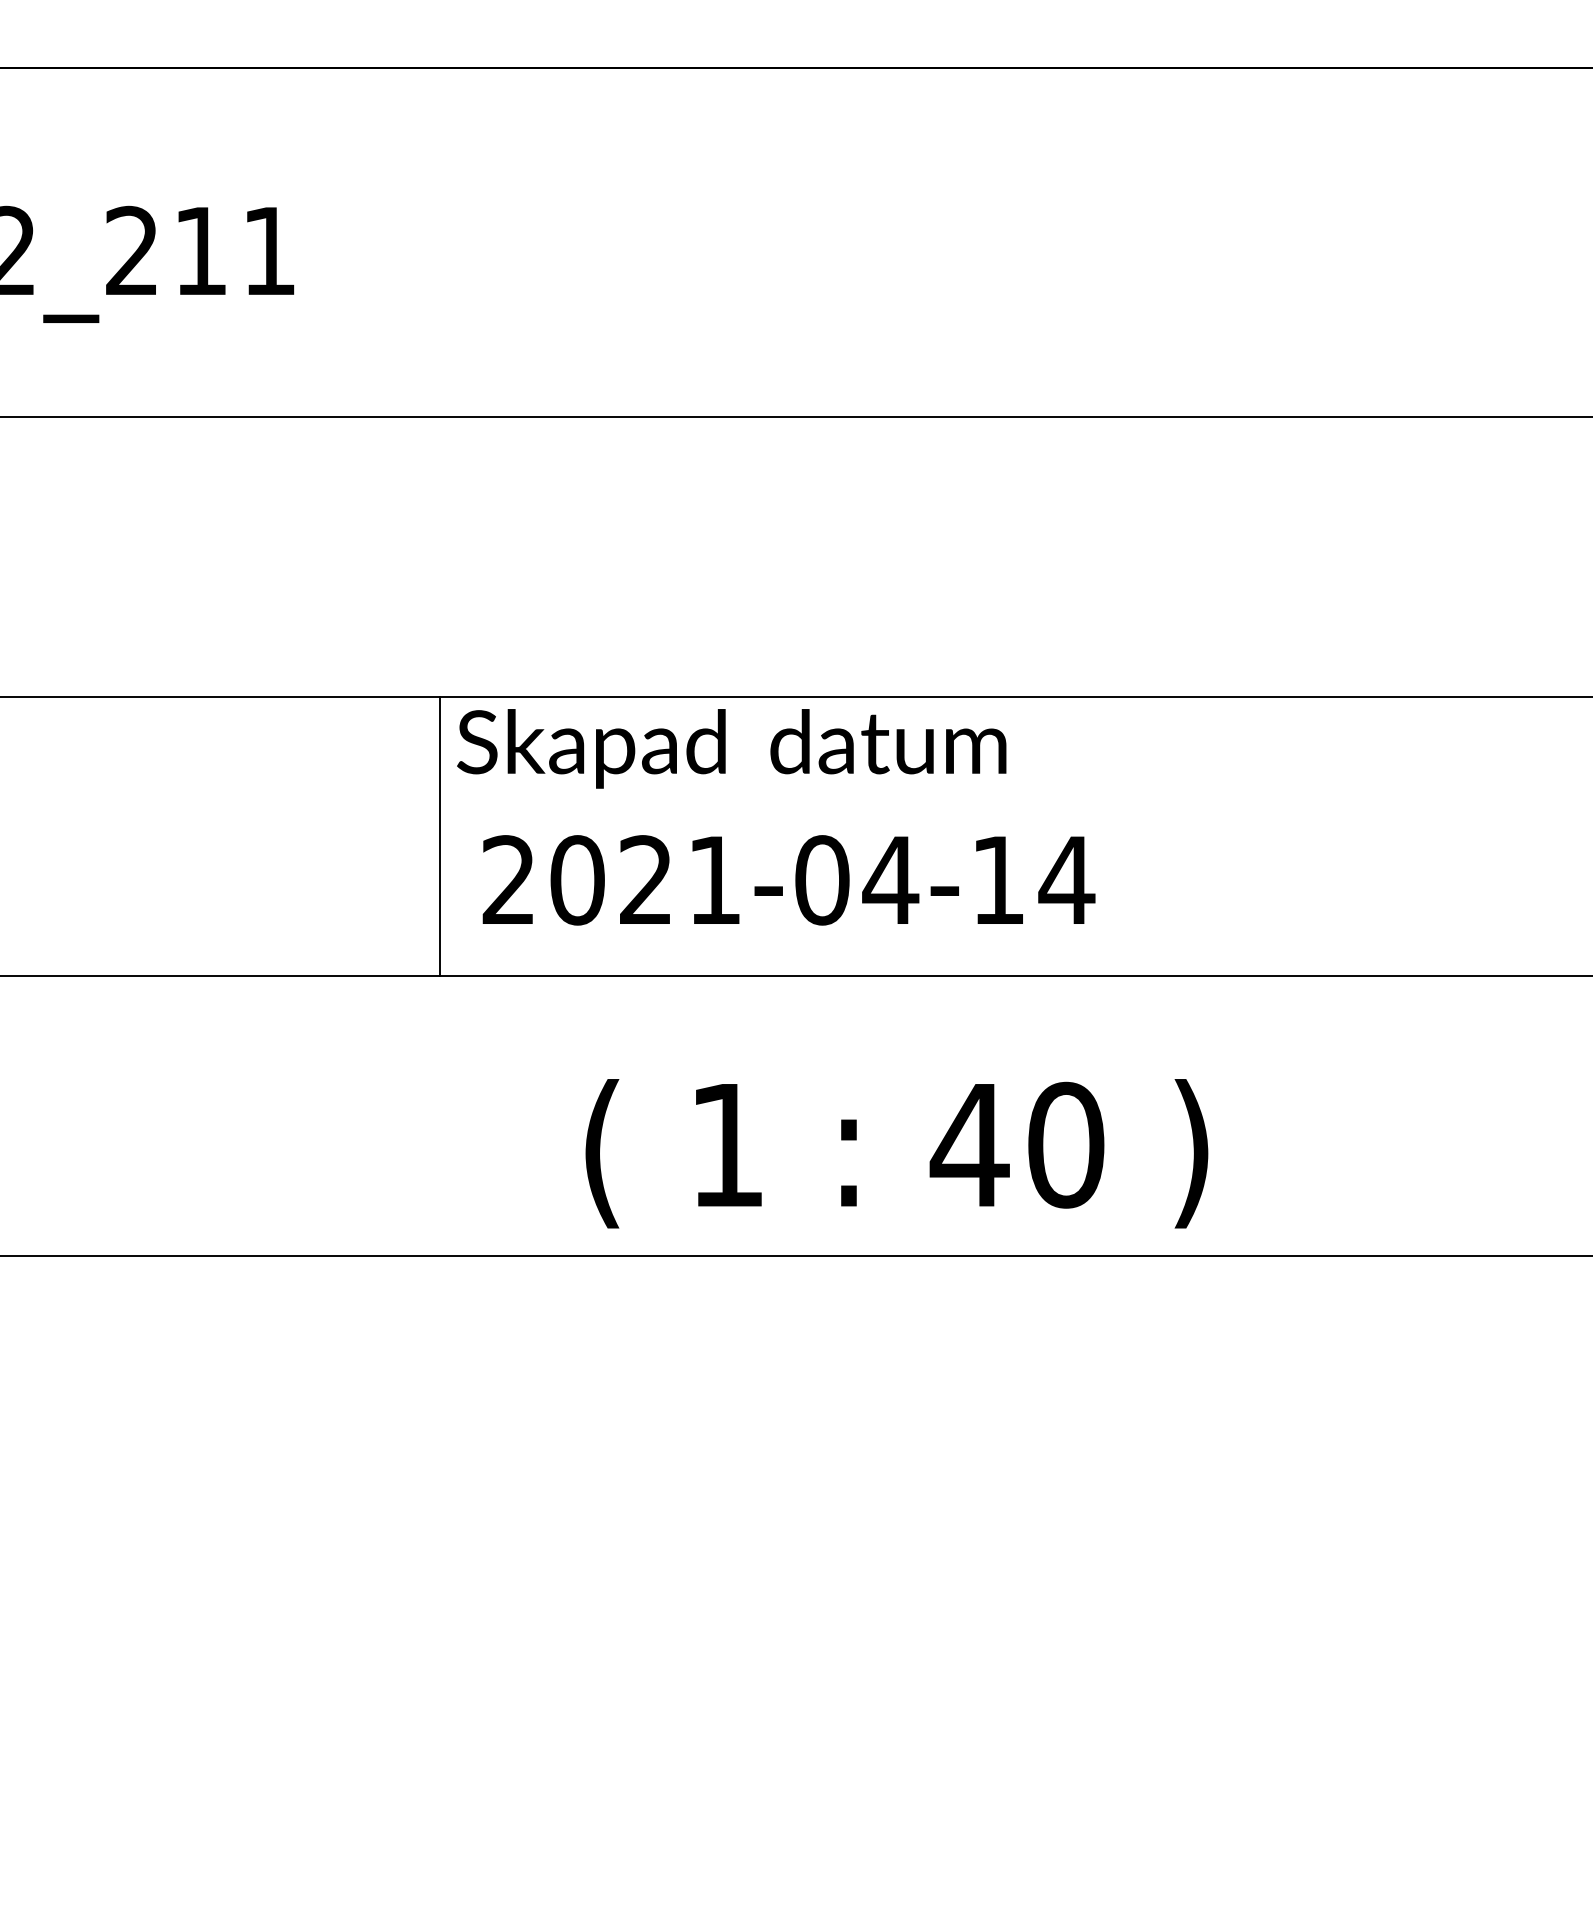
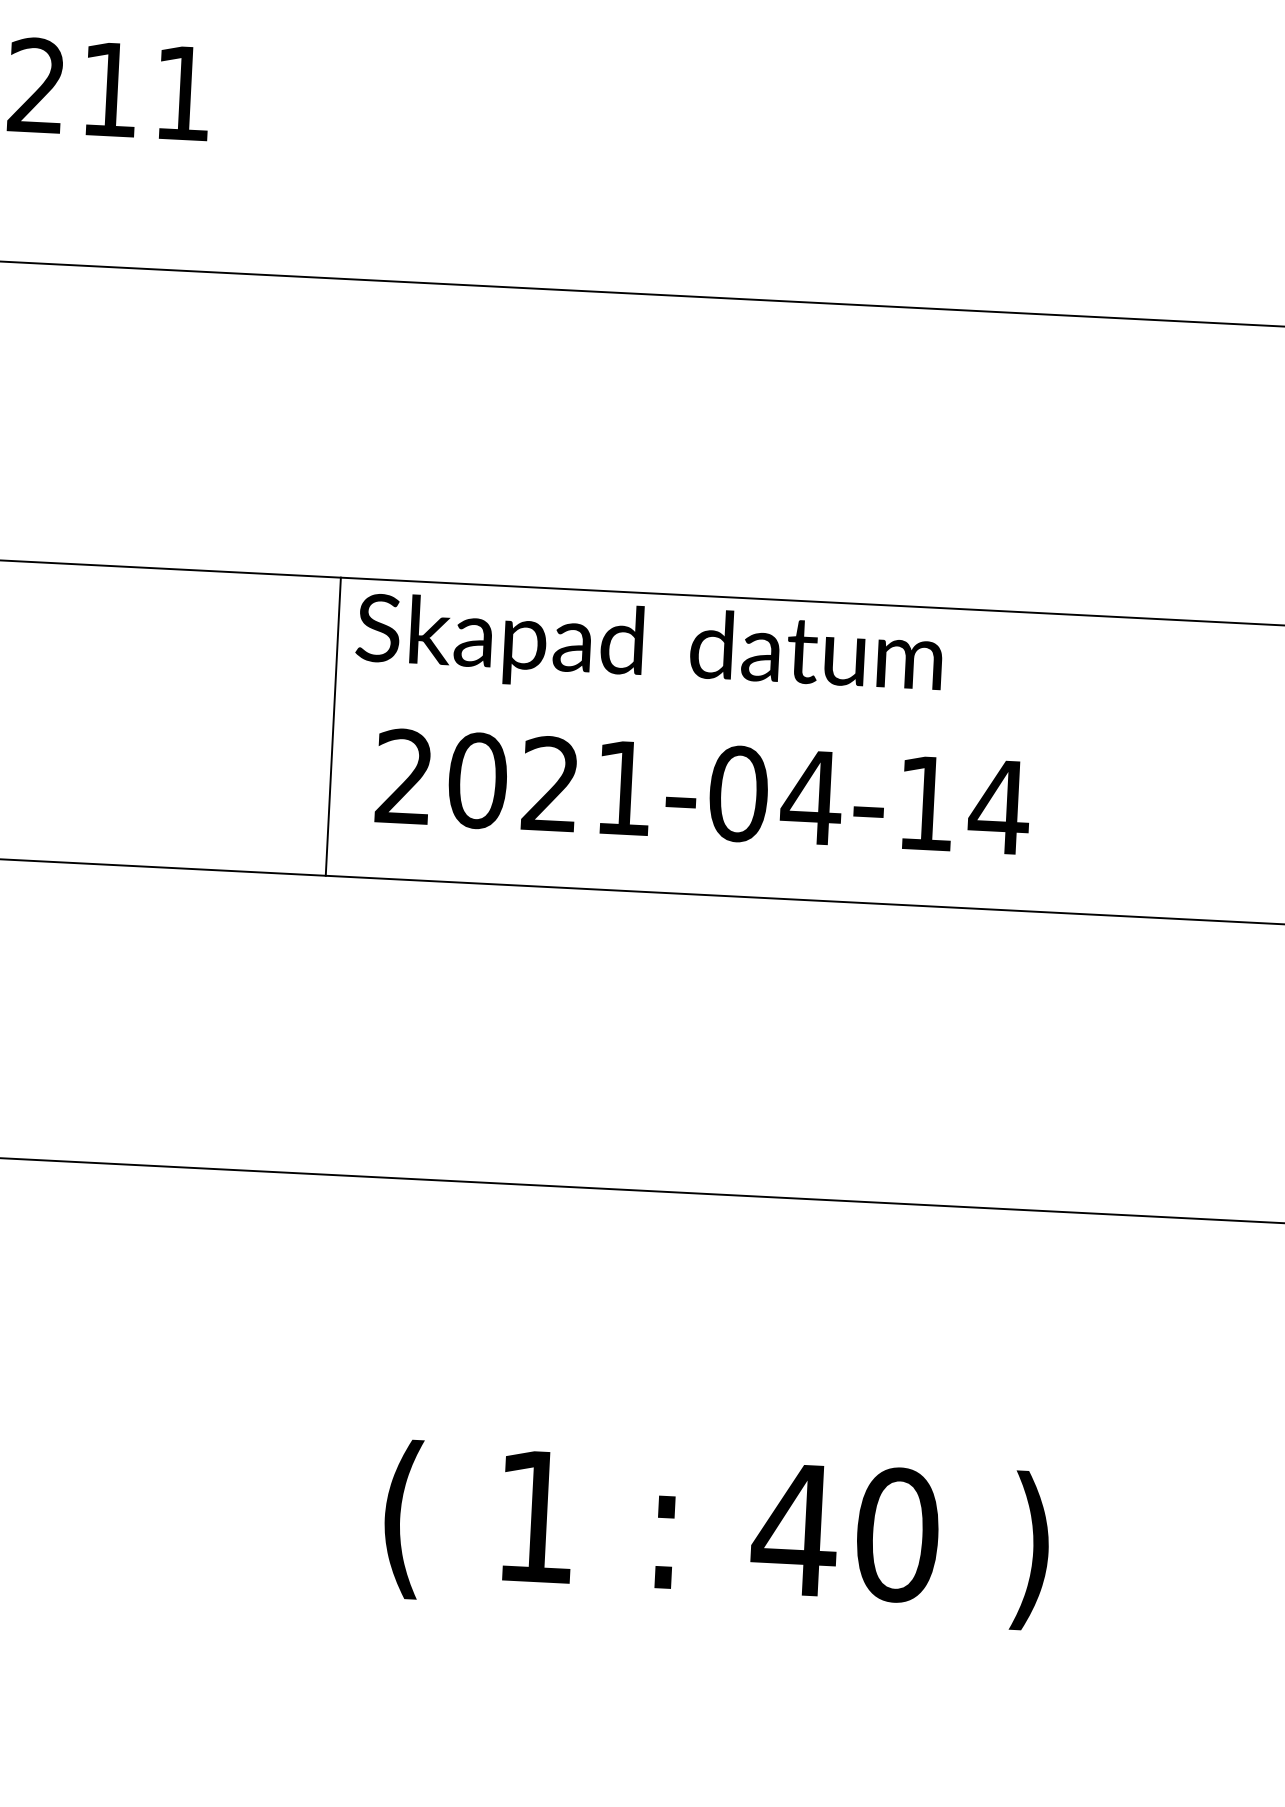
text: (896, 1153) -> (716, 1534), moved

